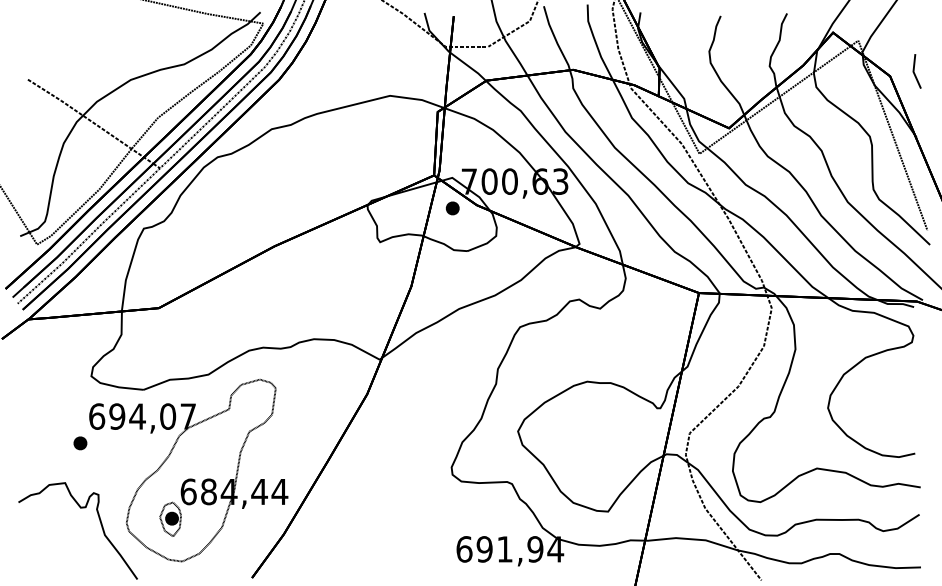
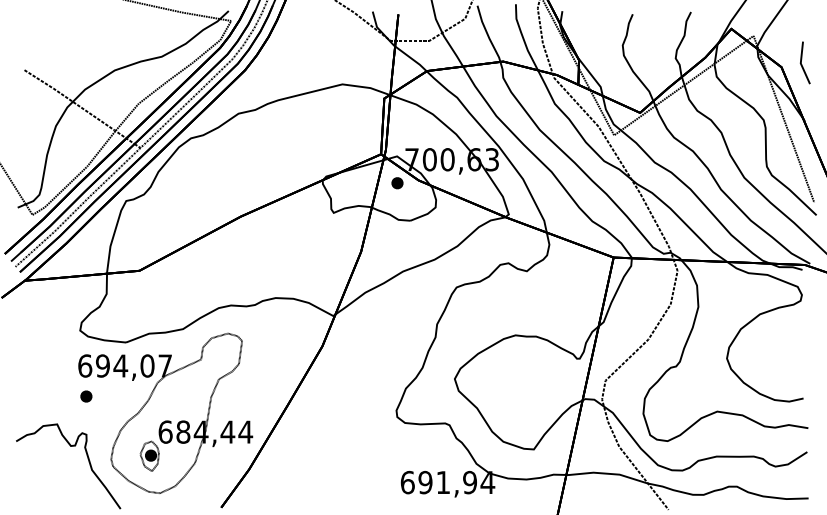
part: (916, 71) -> (804, 63), size x1.4
part: (80, 443) -> (86, 396), moved

